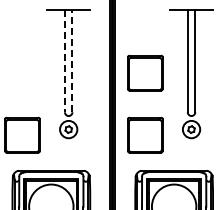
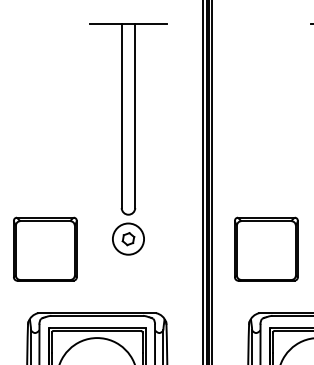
line: (72, 60) -> (135, 114), dashed -> solid
line: (64, 61) -> (120, 116), dashed -> solid
part: (145, 72) -> (266, 136), removed

